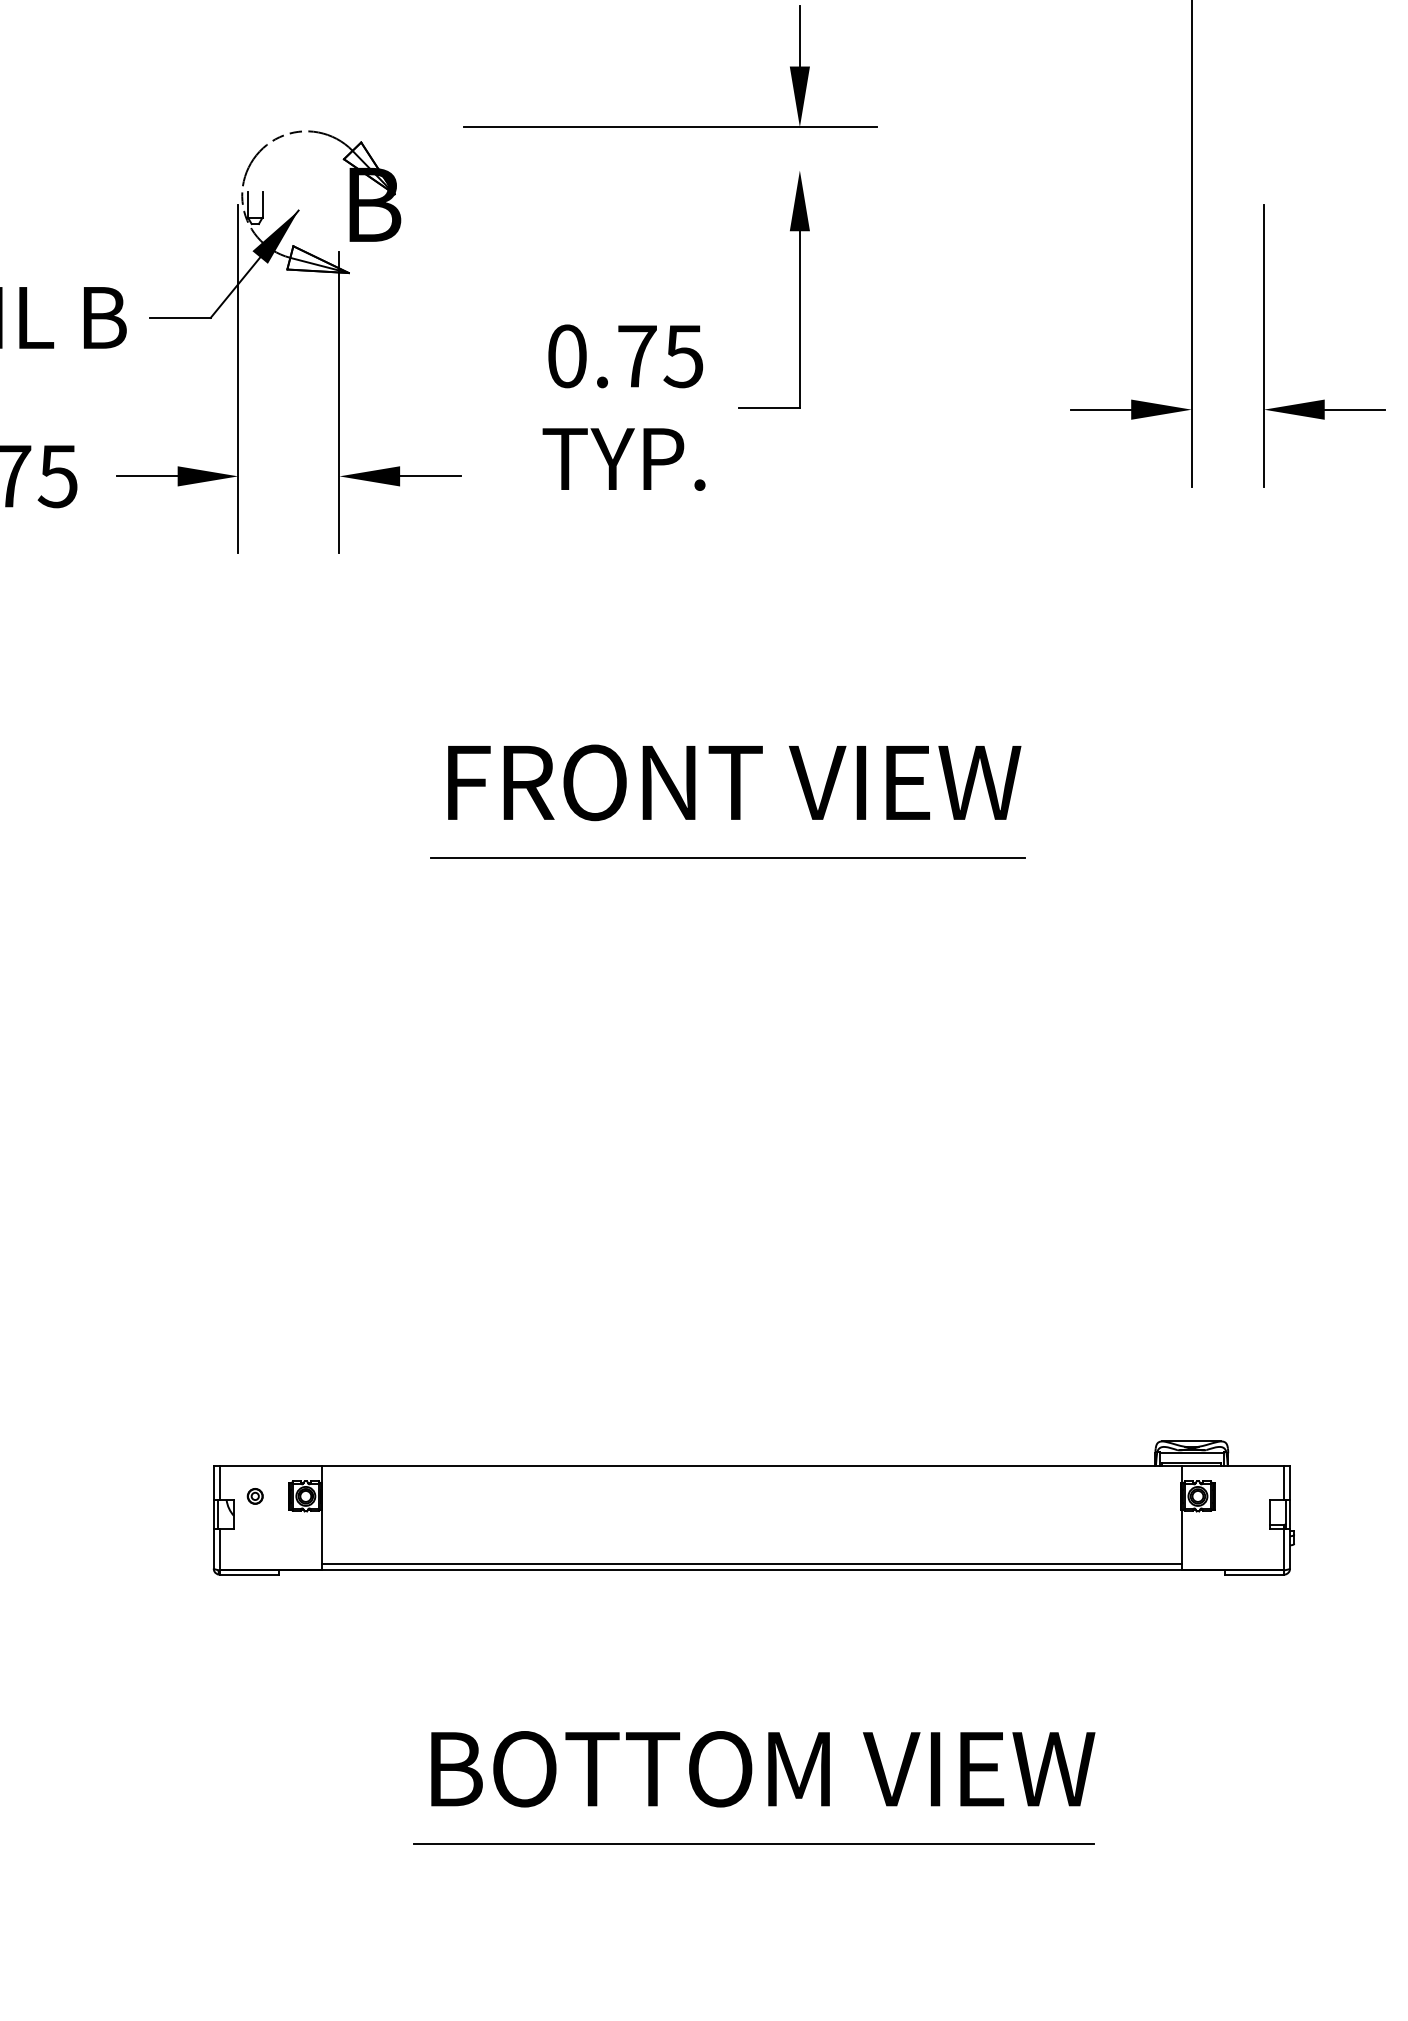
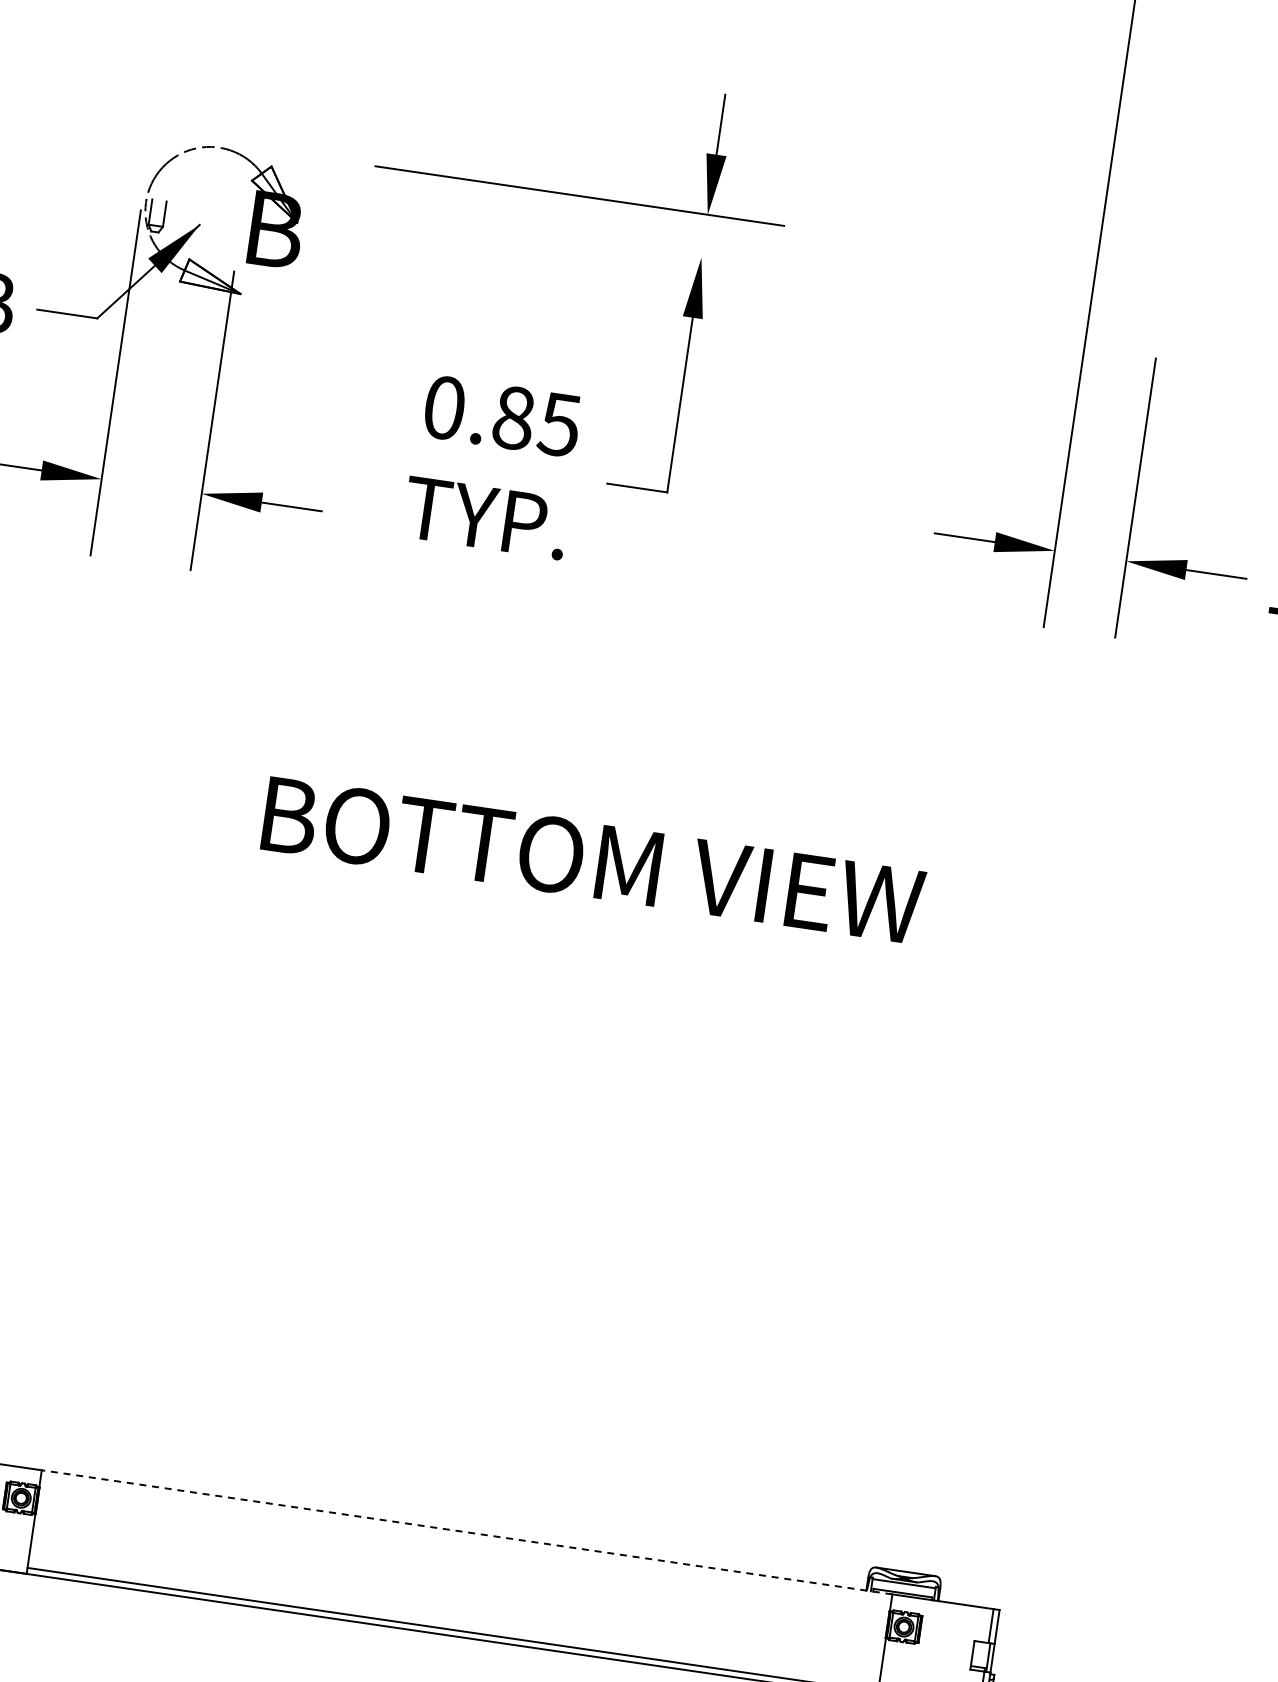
text: (637, 356) -> (514, 418), 0.75 -> 0.85
text: (784, 782) -> (597, 860), FRONT VIEW -> BOTTOM VIEW
line: (727, 858) -> (530, 927), removed
line: (751, 1465) -> (466, 1532), solid -> dashed

